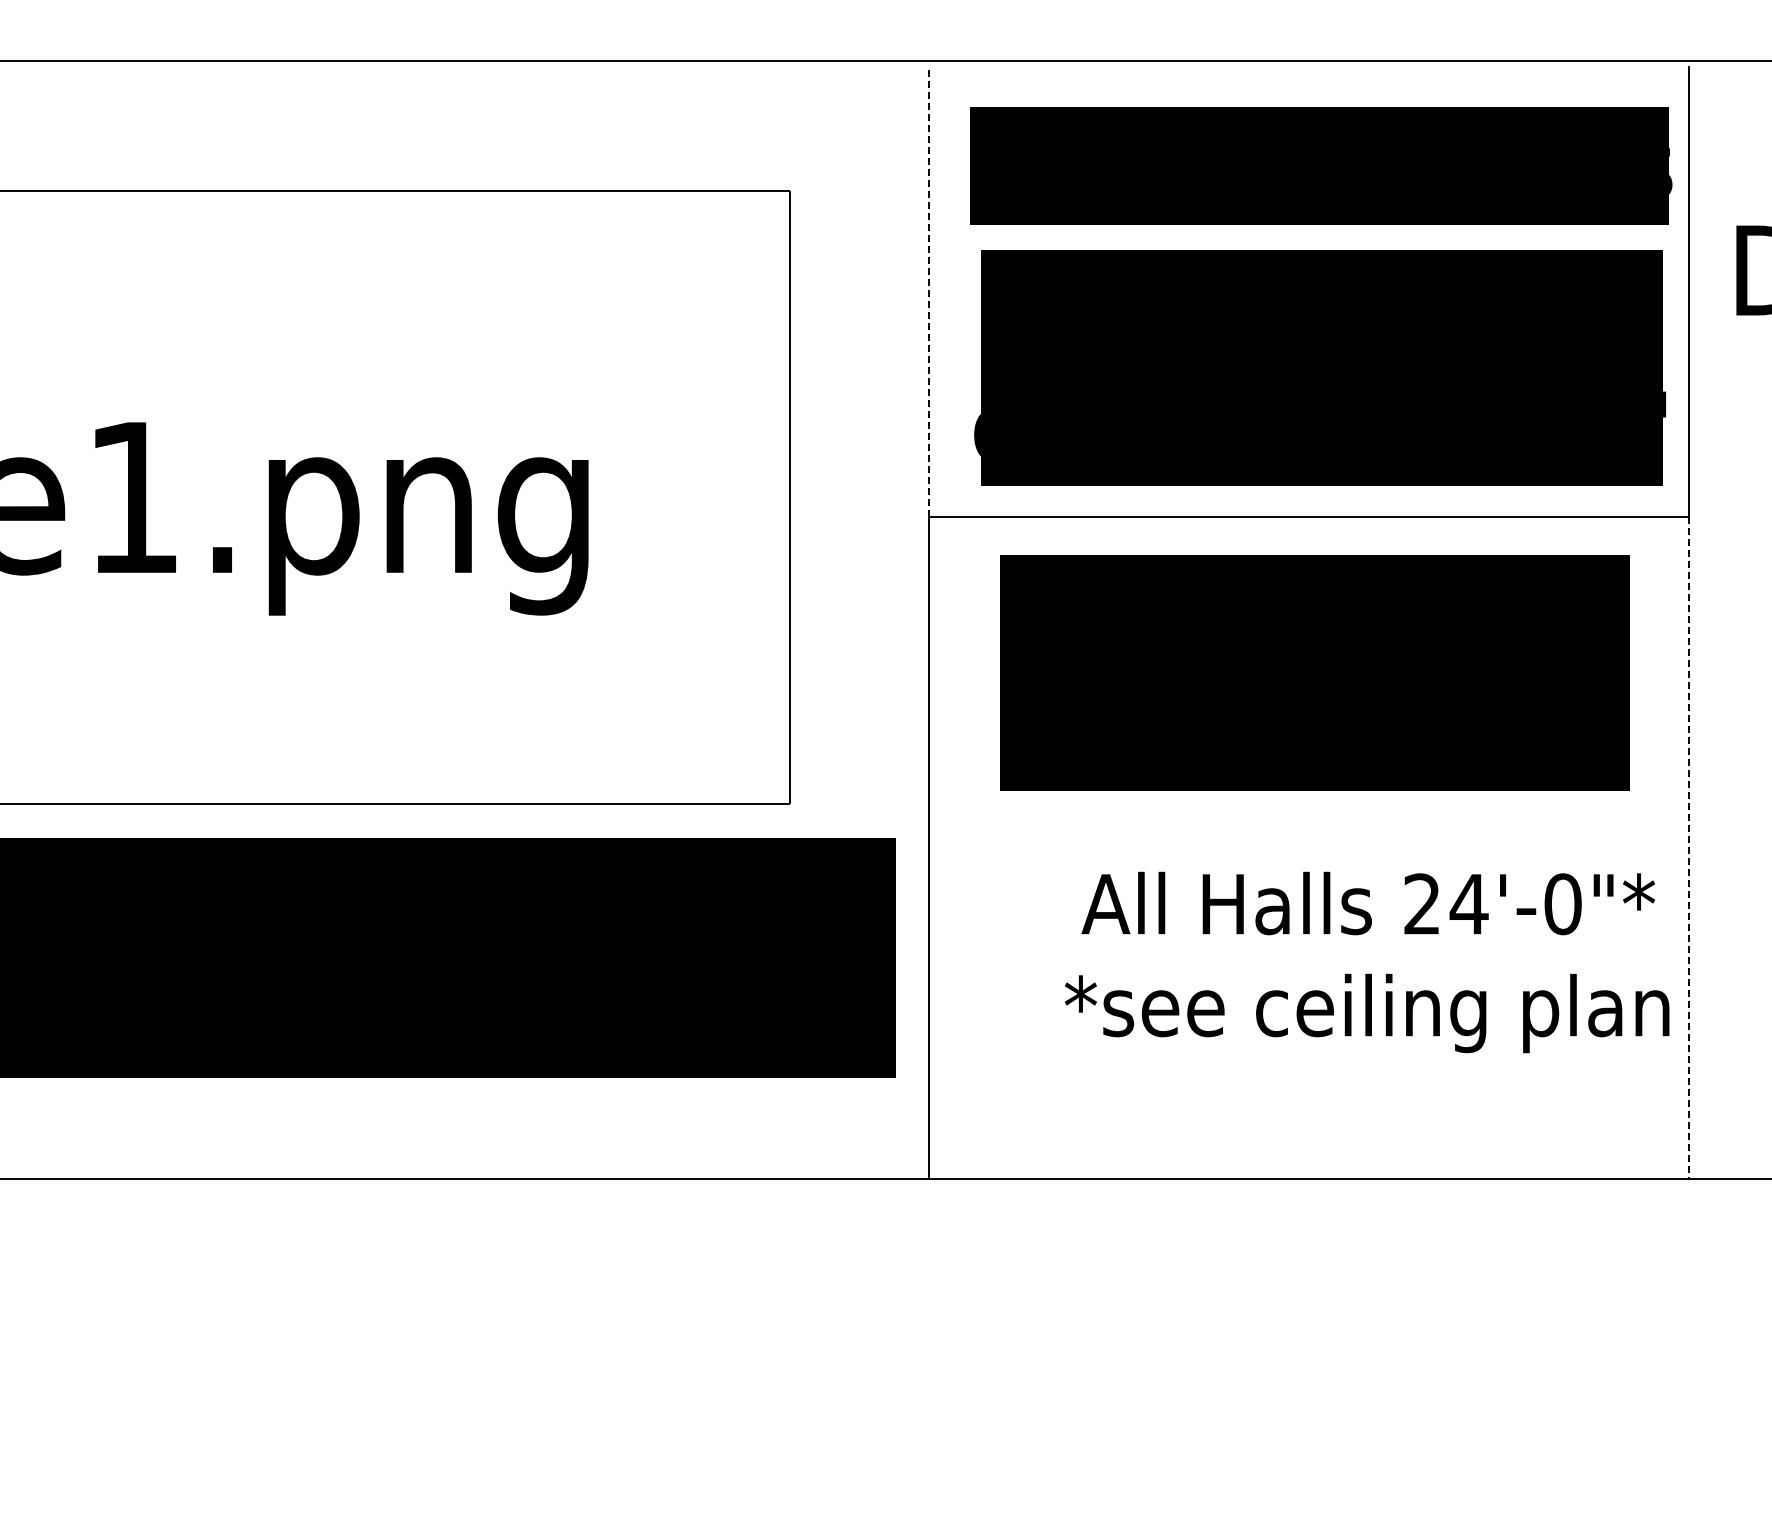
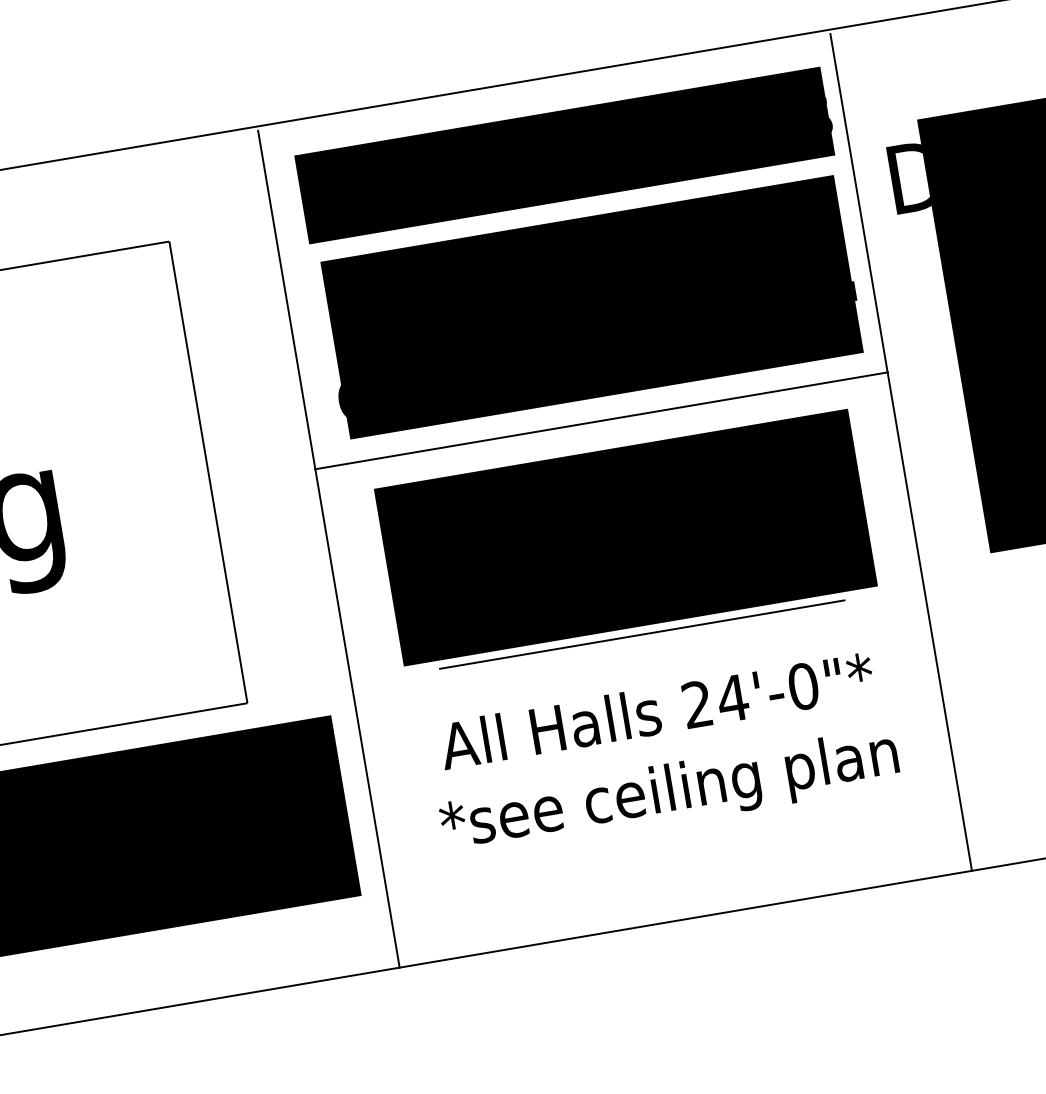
line: (929, 292) -> (287, 300), dashed -> solid
line: (1315, 801) -> (642, 634), added
line: (1689, 848) -> (929, 622), dashed -> solid
text: (1367, 962) -> (663, 755), moved

